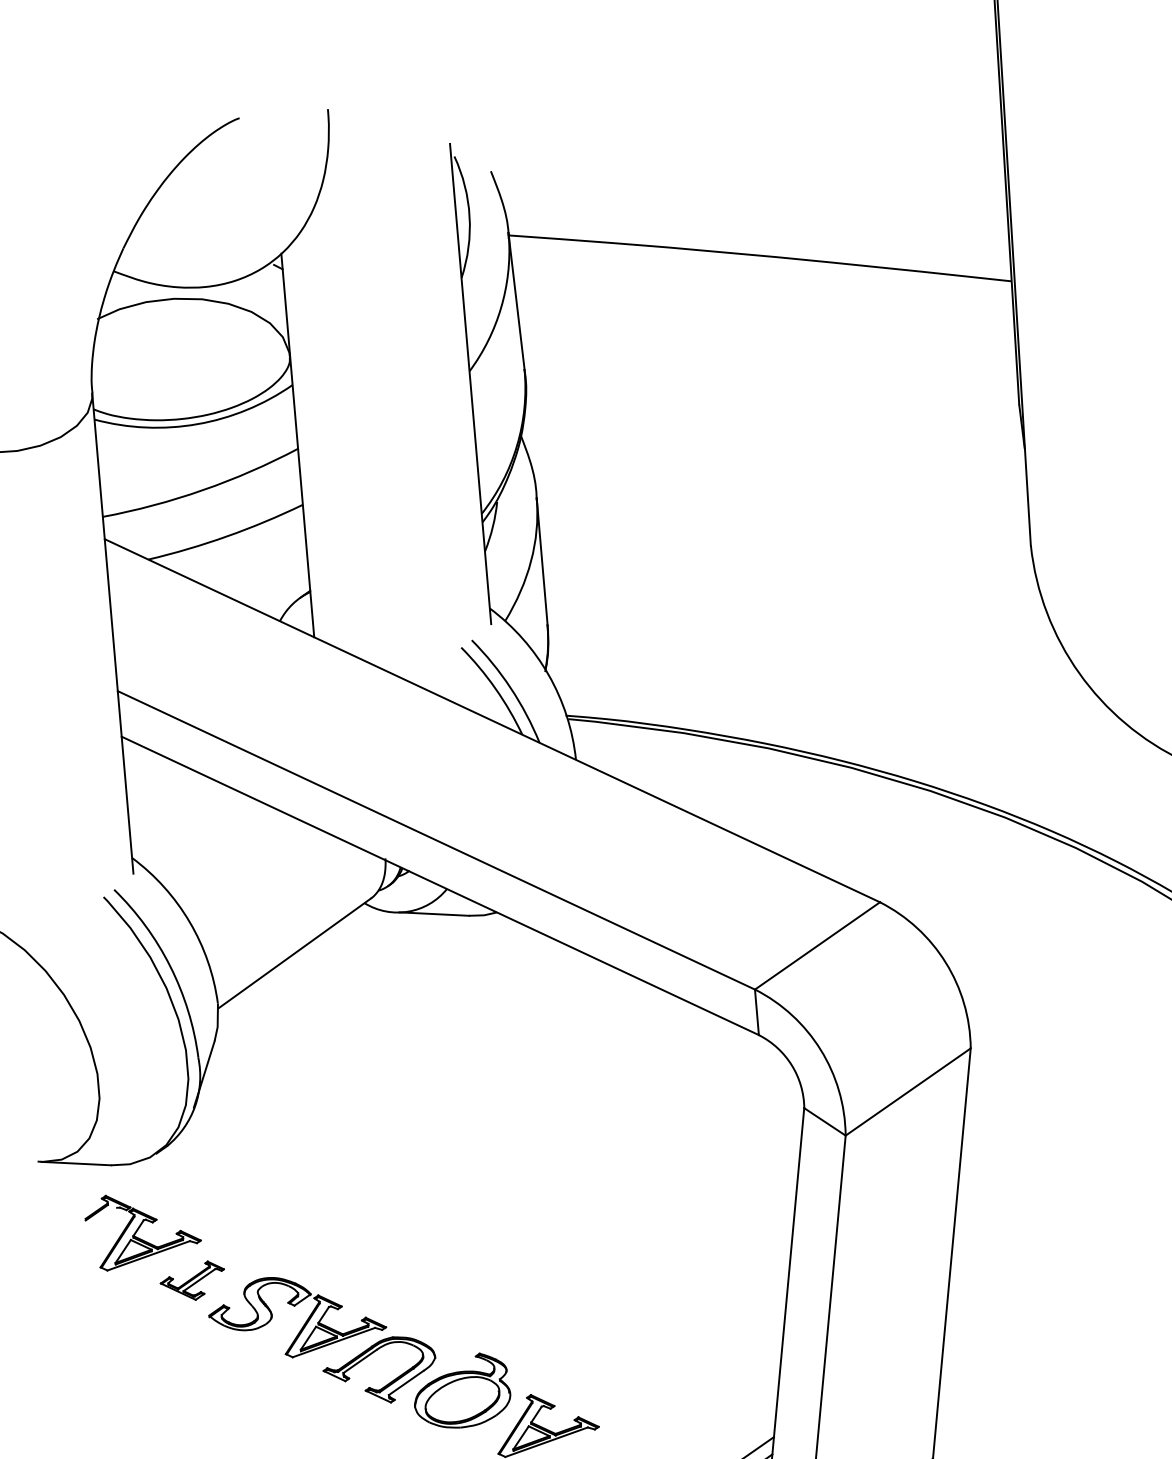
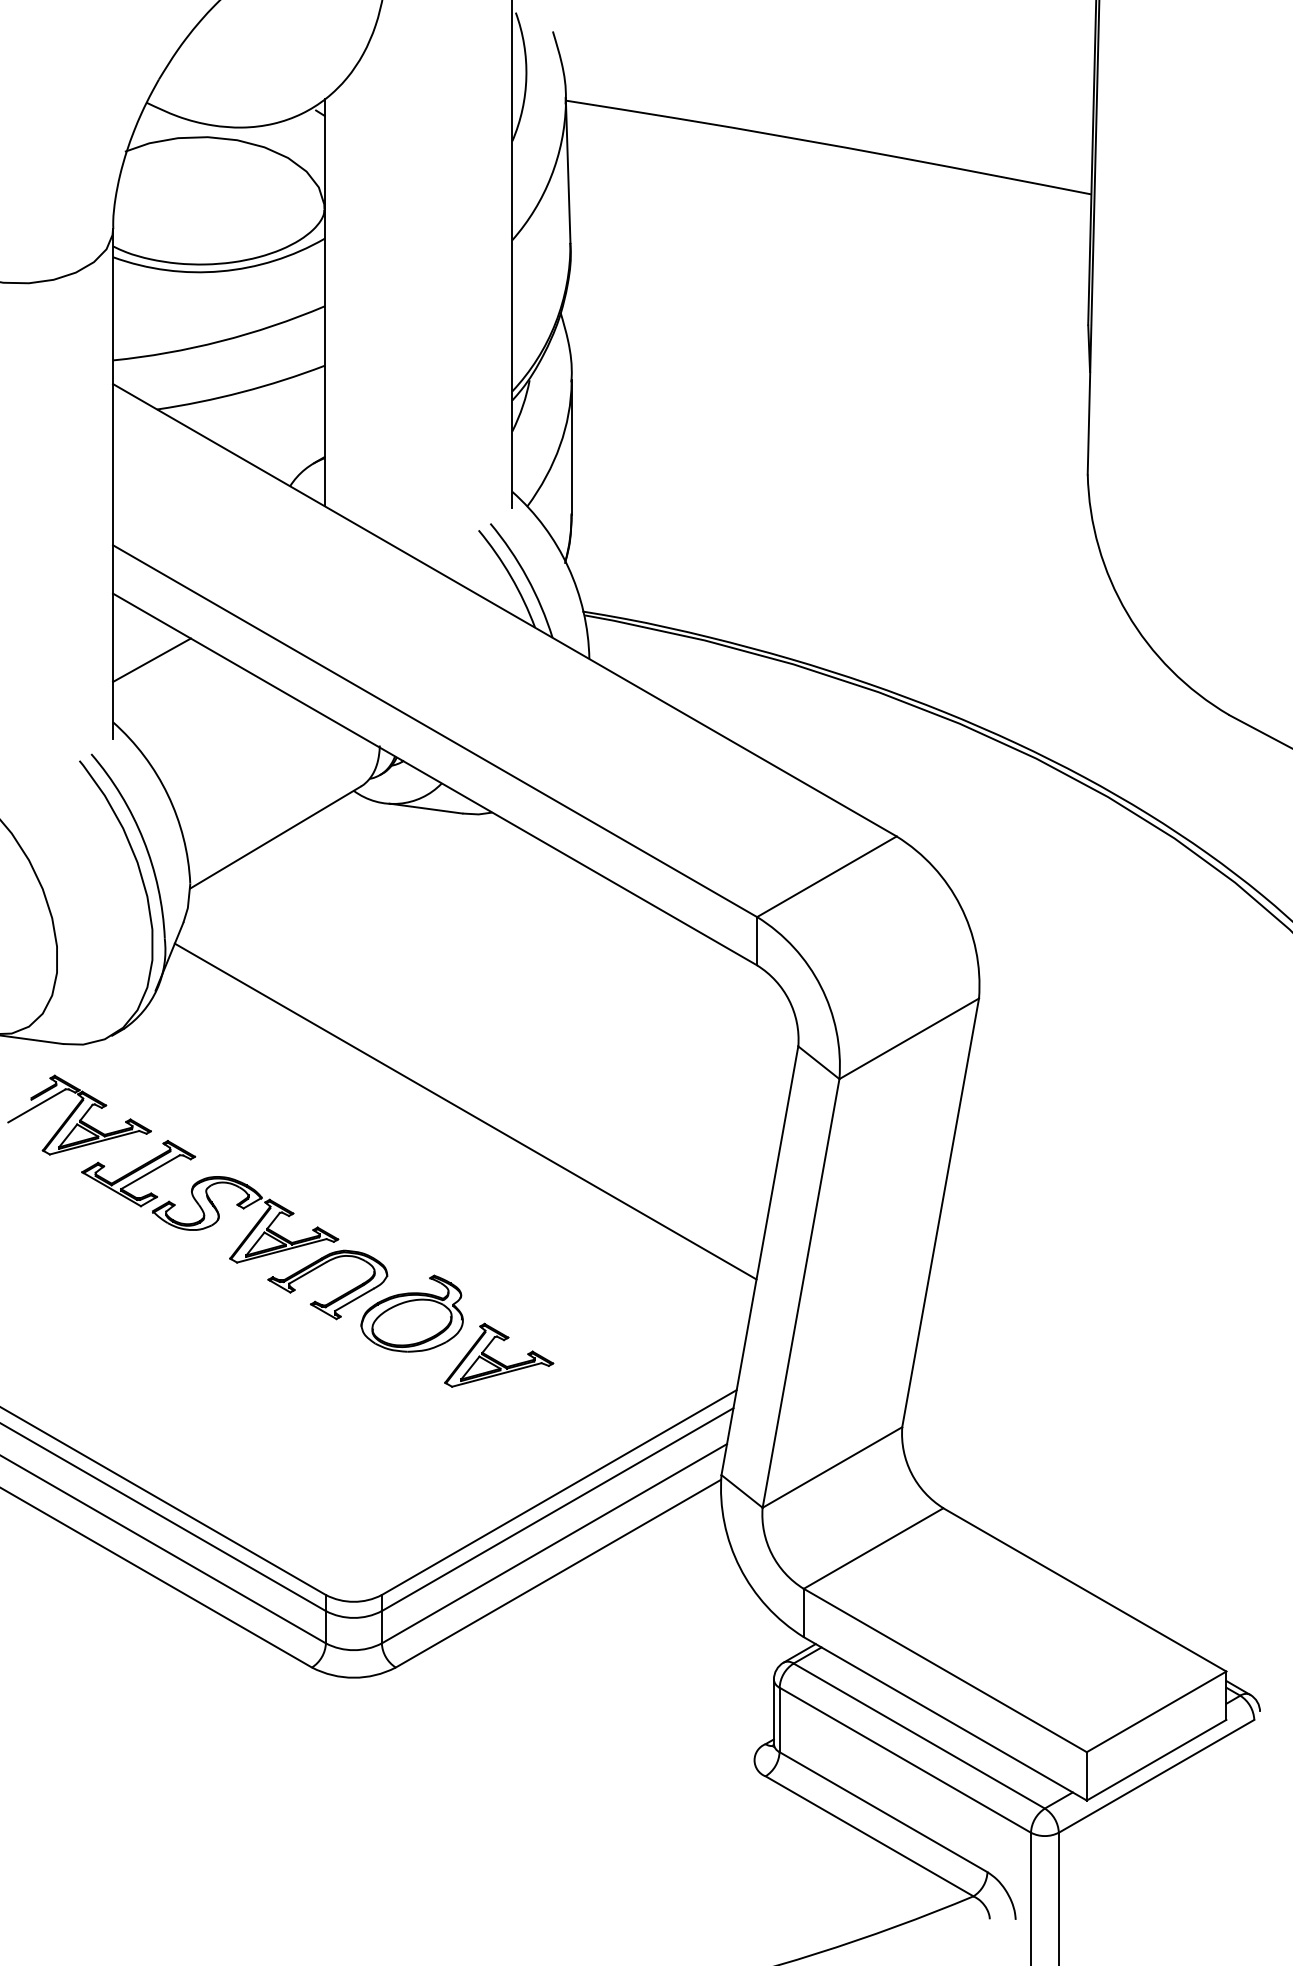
line: (163, 795) -> (151, 659), added
line: (495, 1196) -> (465, 1111), added
line: (90, 1225) -> (36, 1105), added
part: (192, 1281) -> (138, 1173), size x1.67

